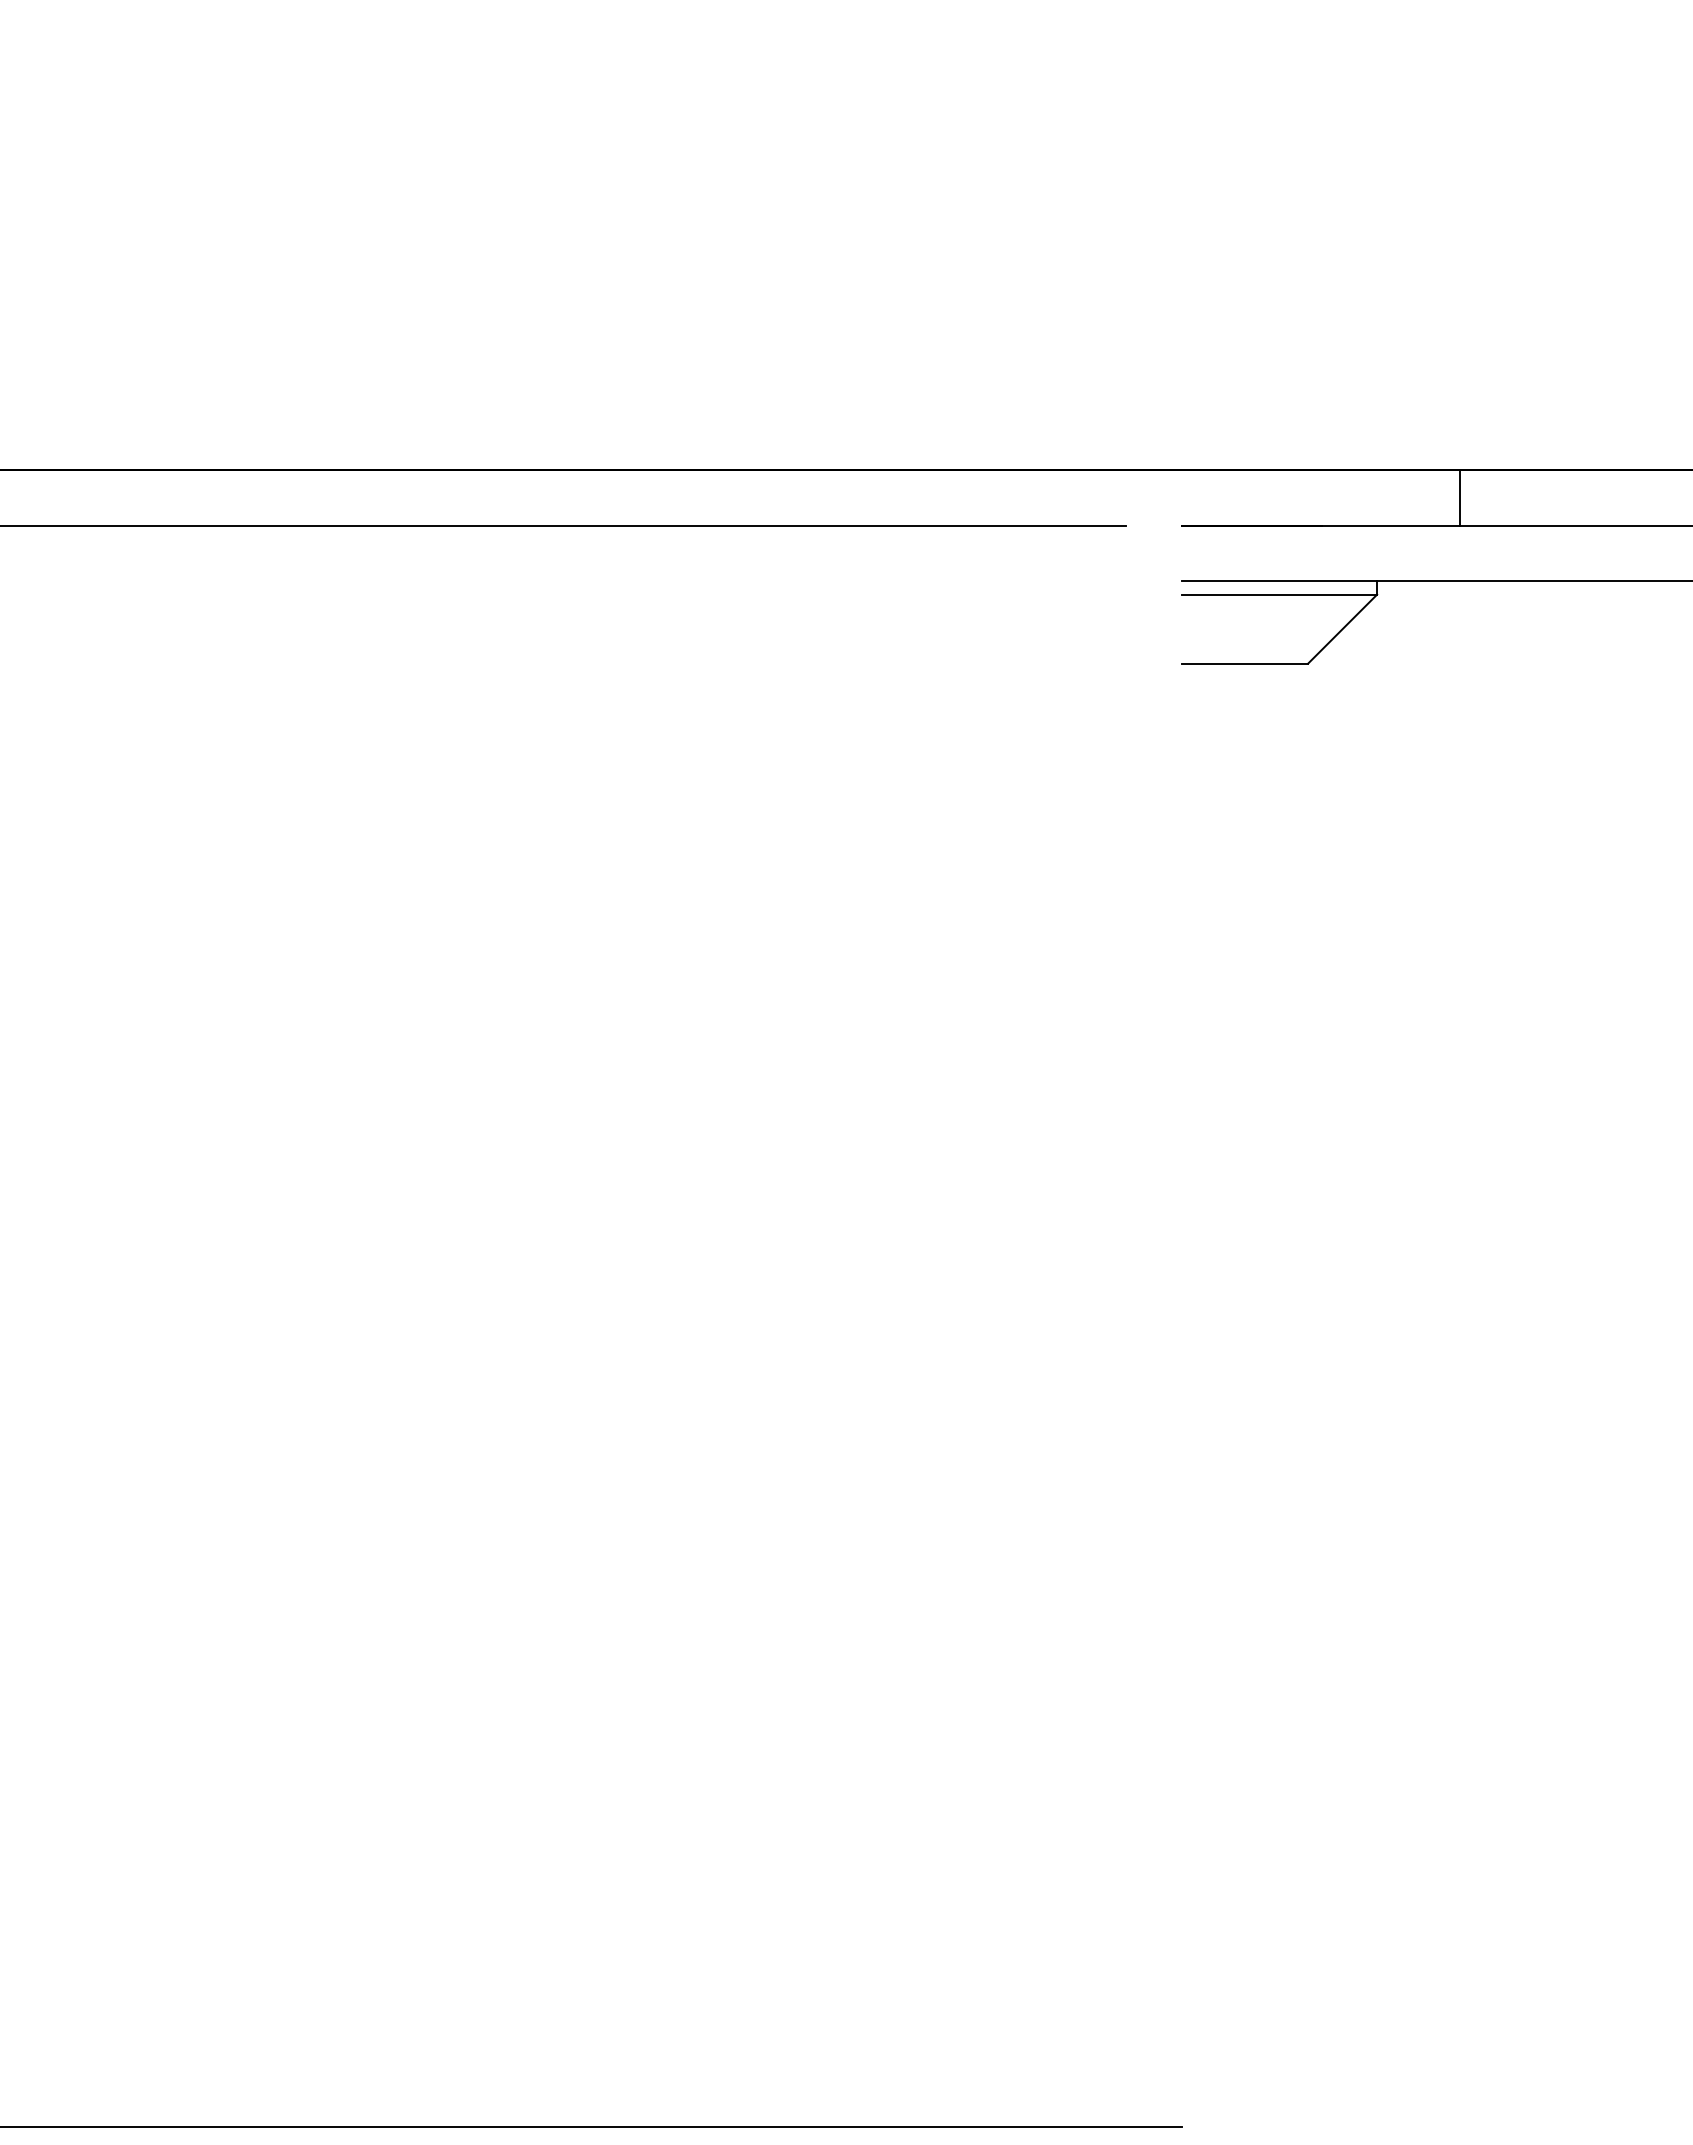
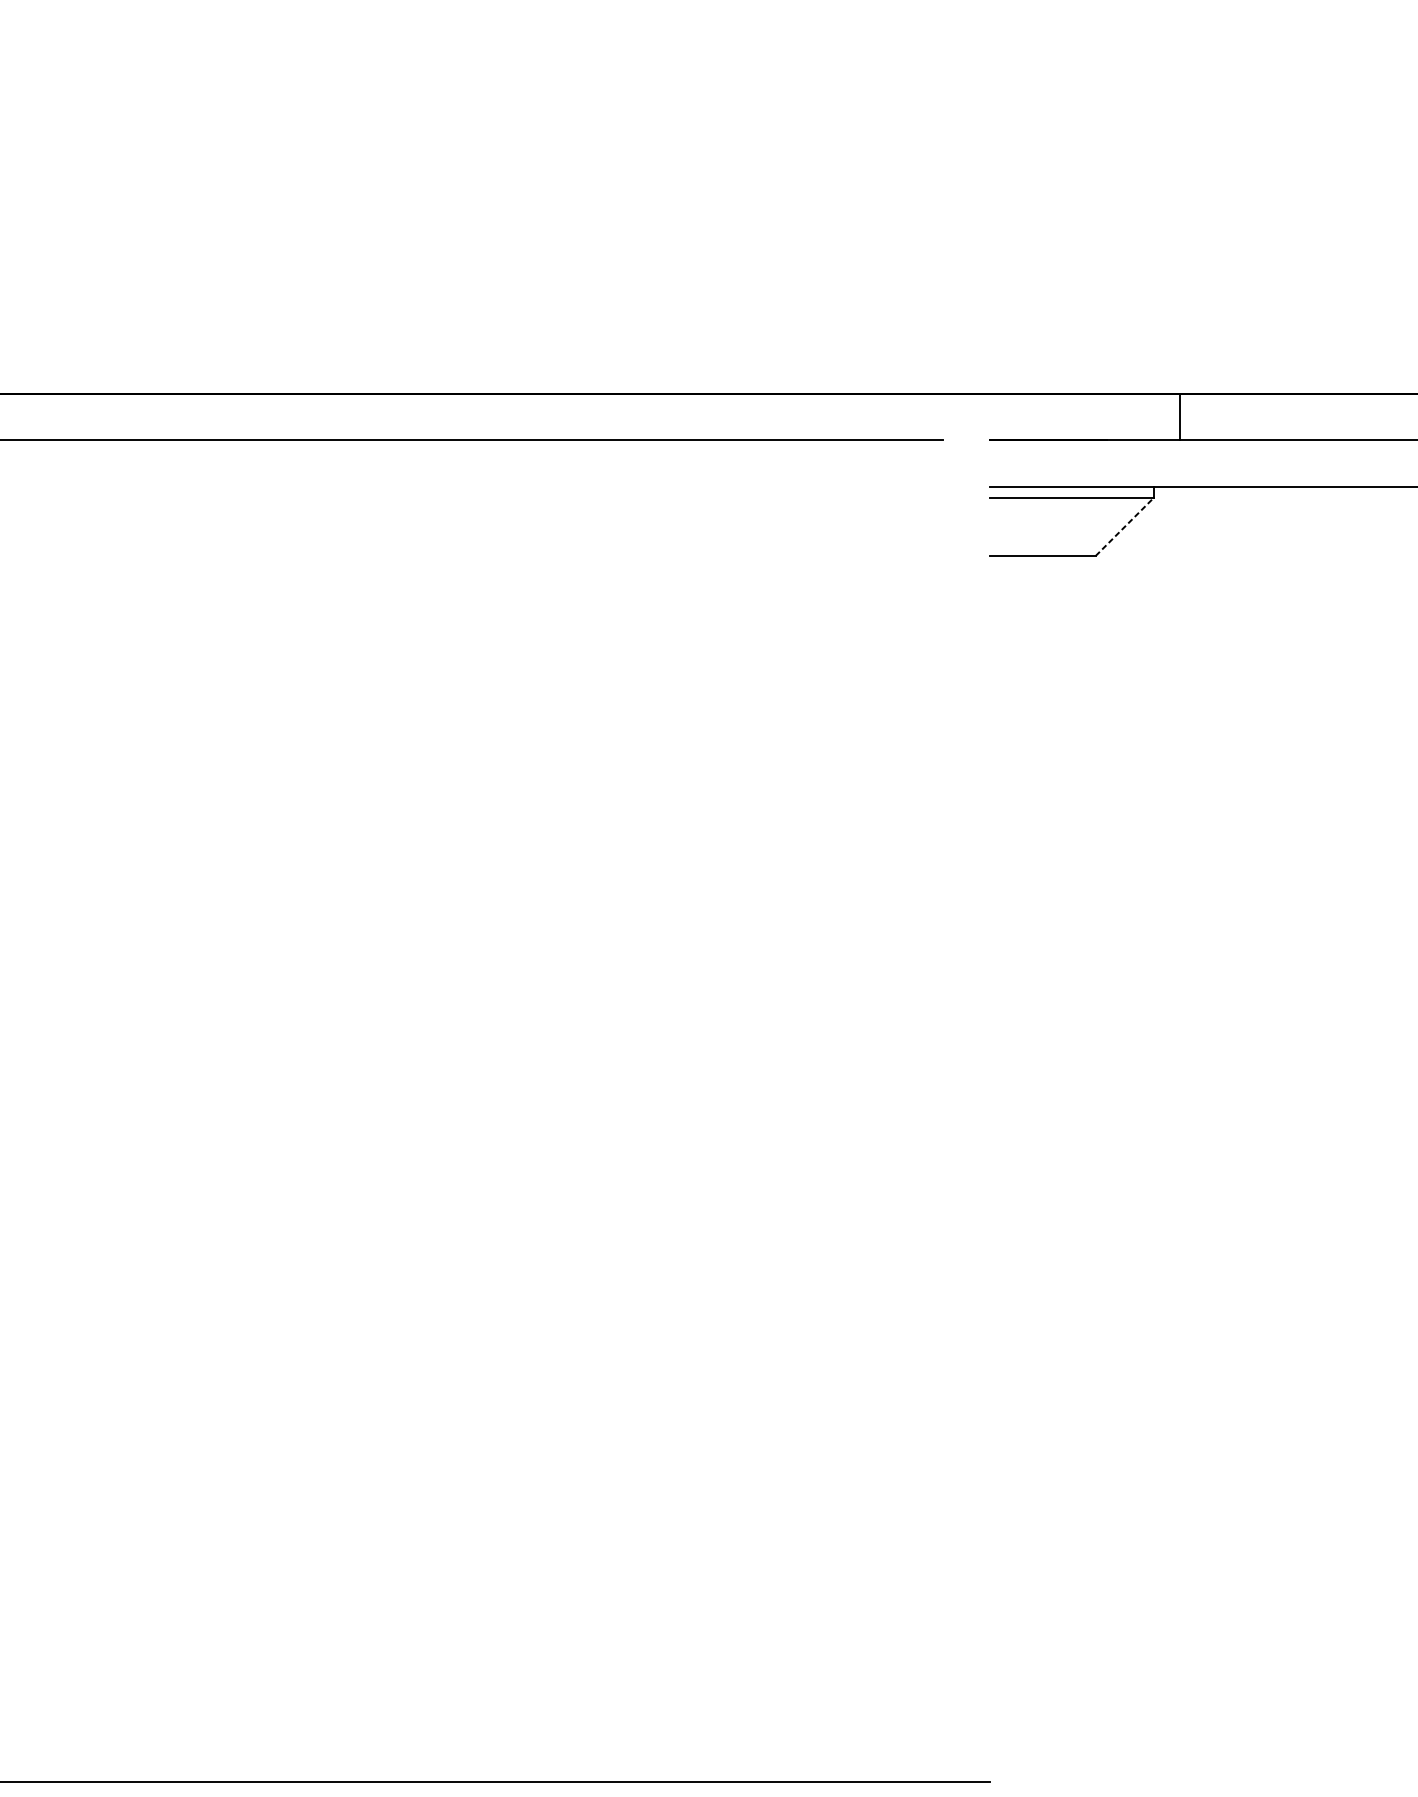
line: (1459, 497) -> (1179, 416), moved
line: (1342, 629) -> (1124, 527), solid -> dashed

